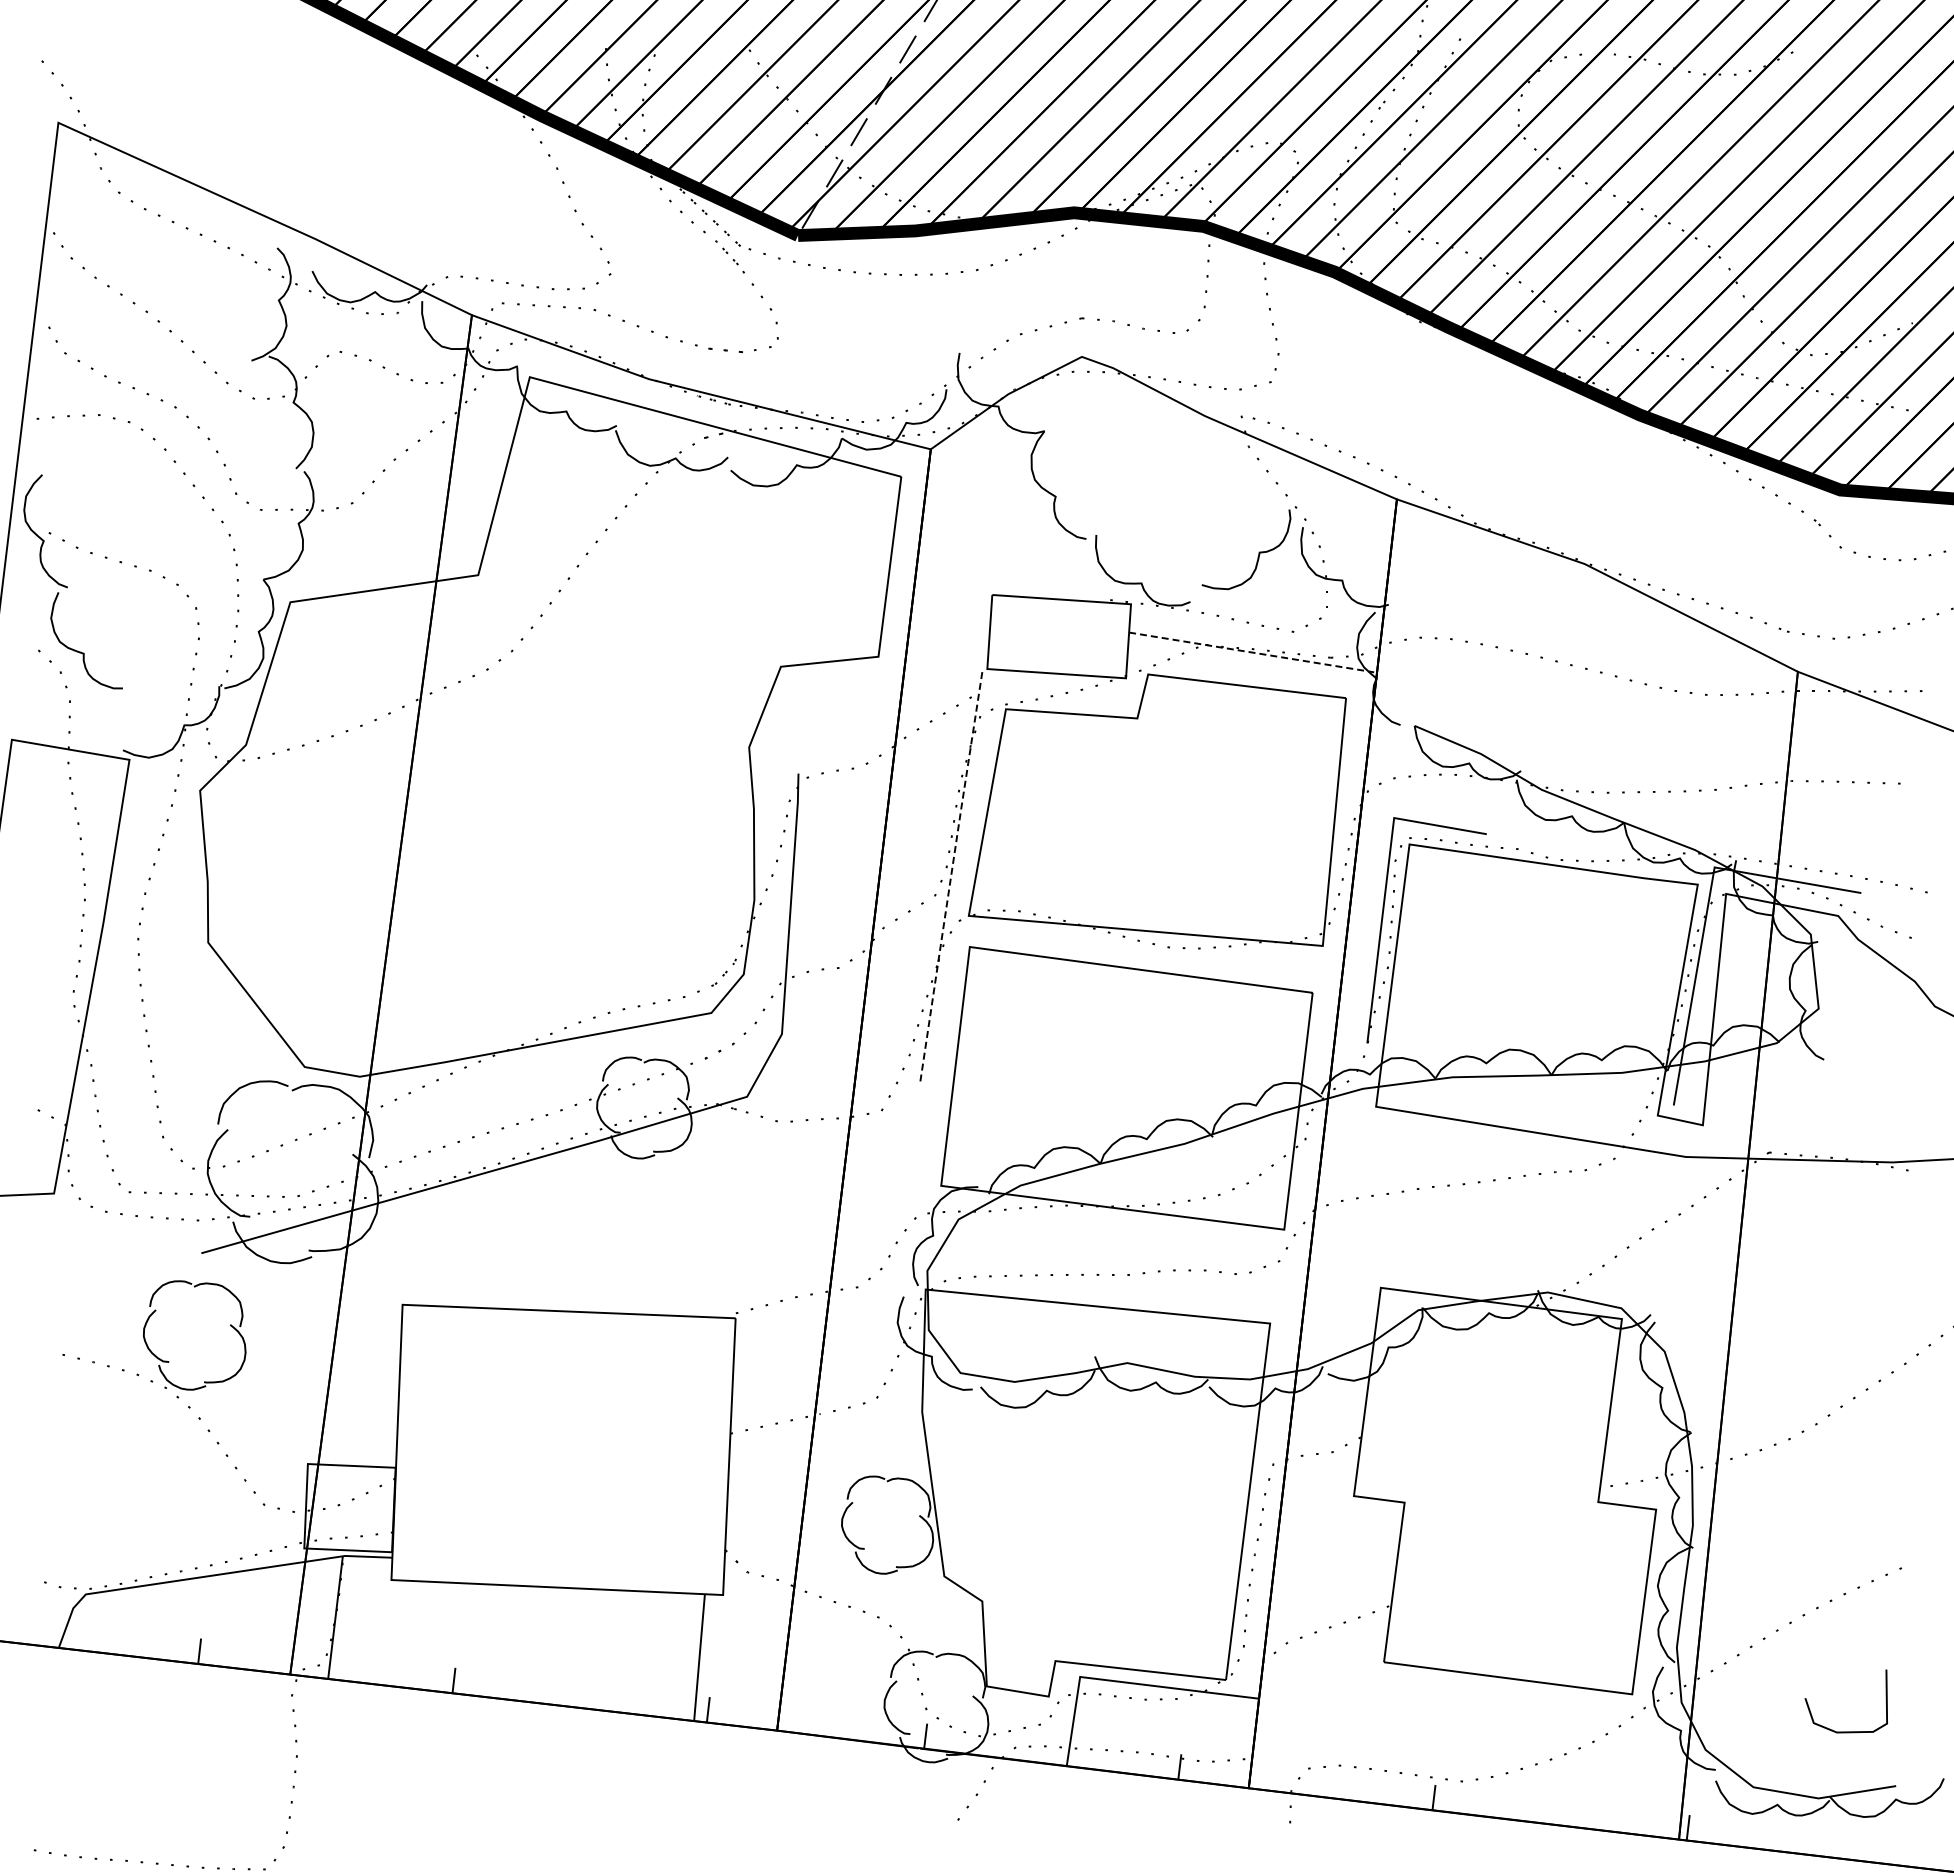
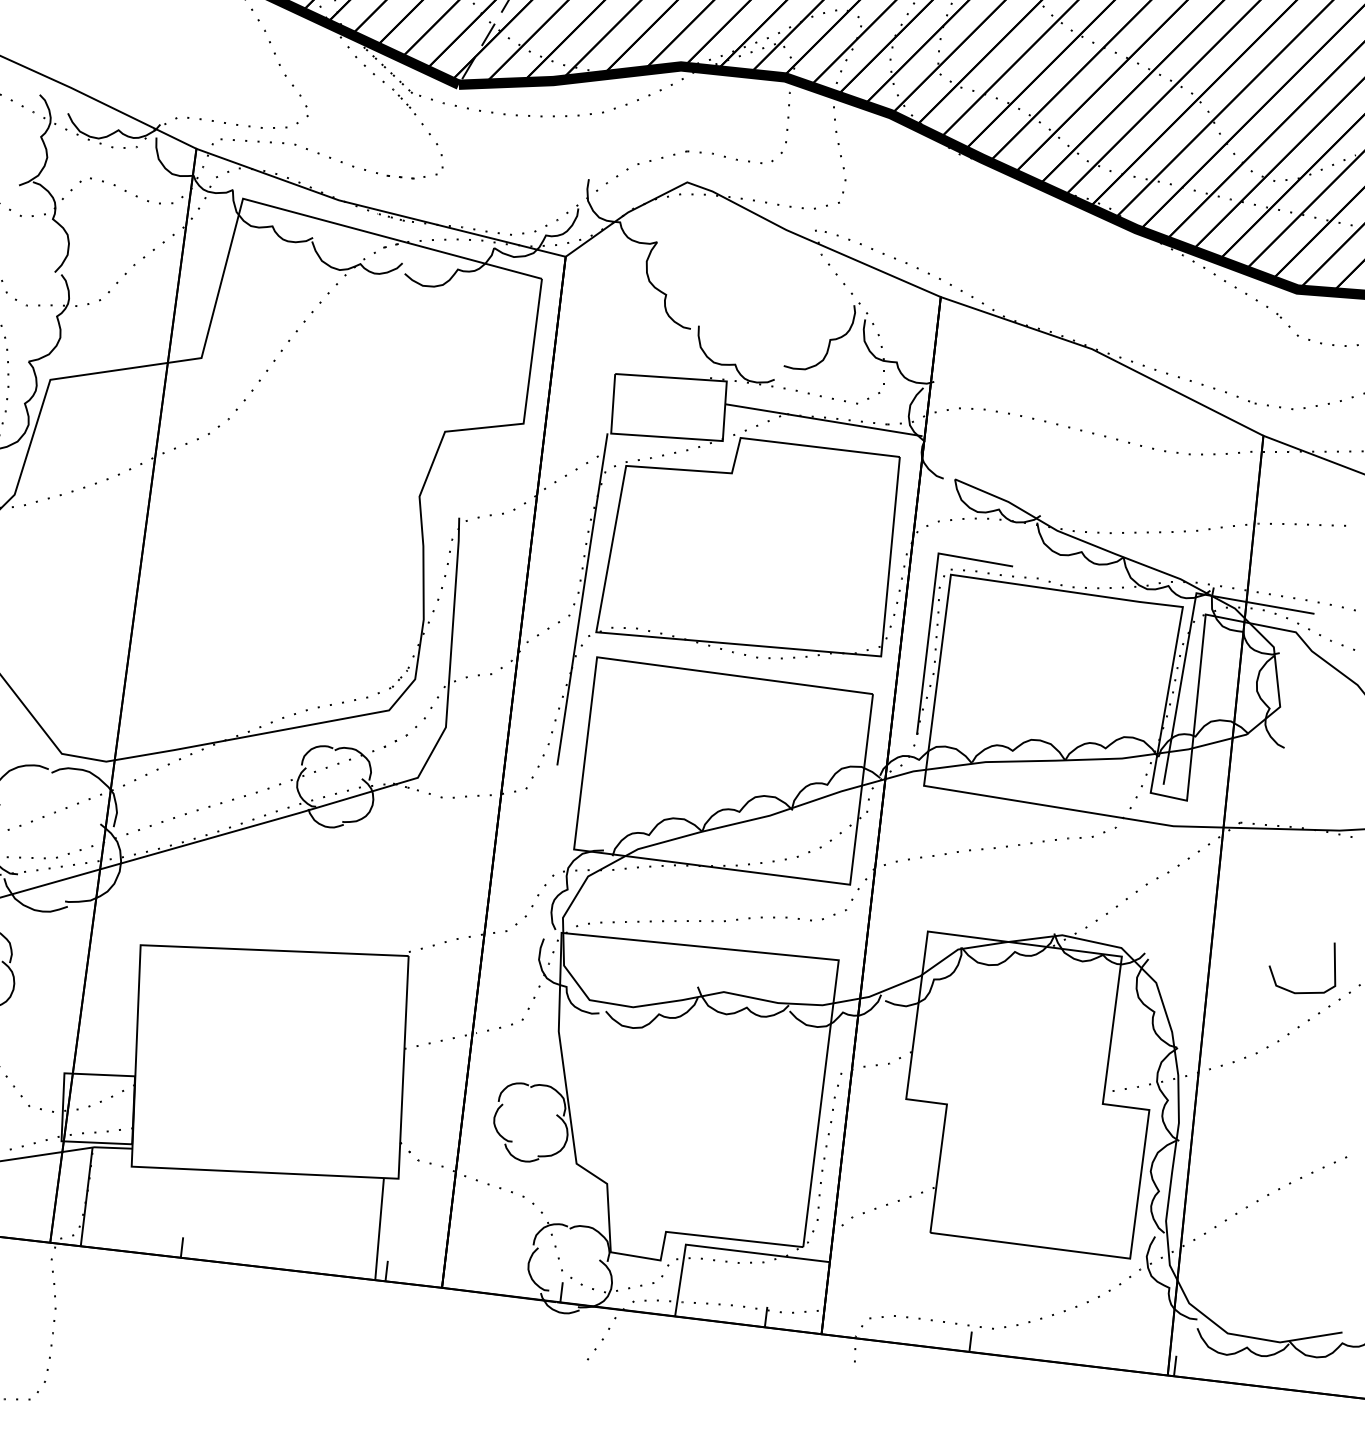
line: (1252, 652) -> (824, 420), dashed -> solid
line: (951, 874) -> (582, 598), dashed -> solid
curve: (1845, 1731) -> (1301, 992), moved

